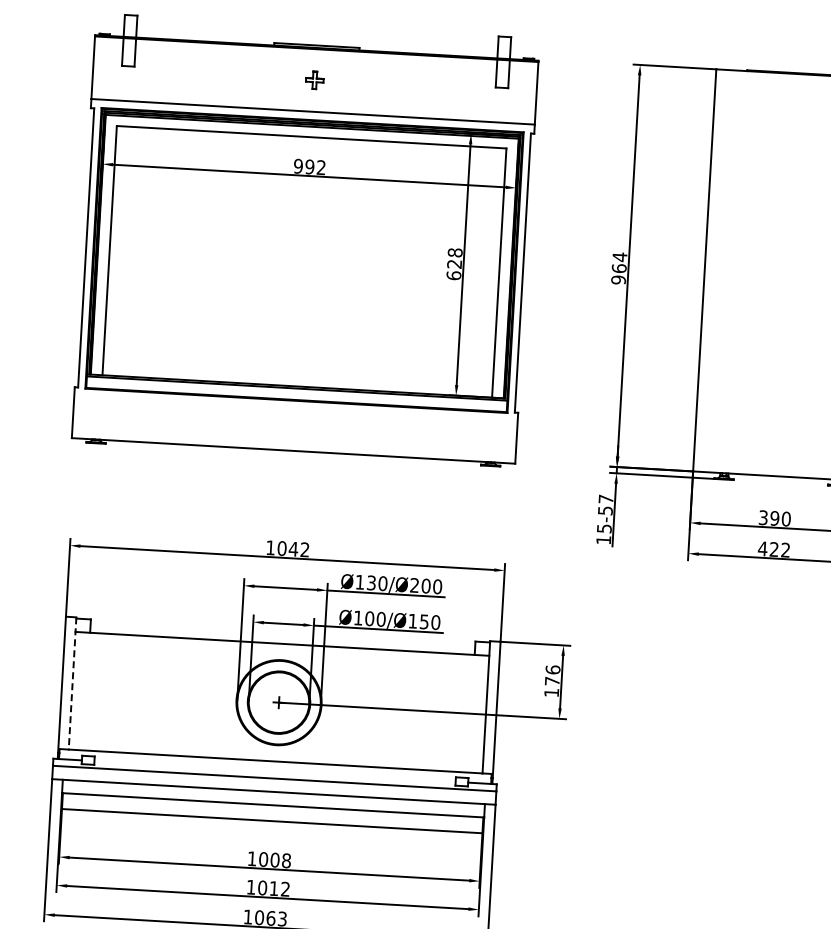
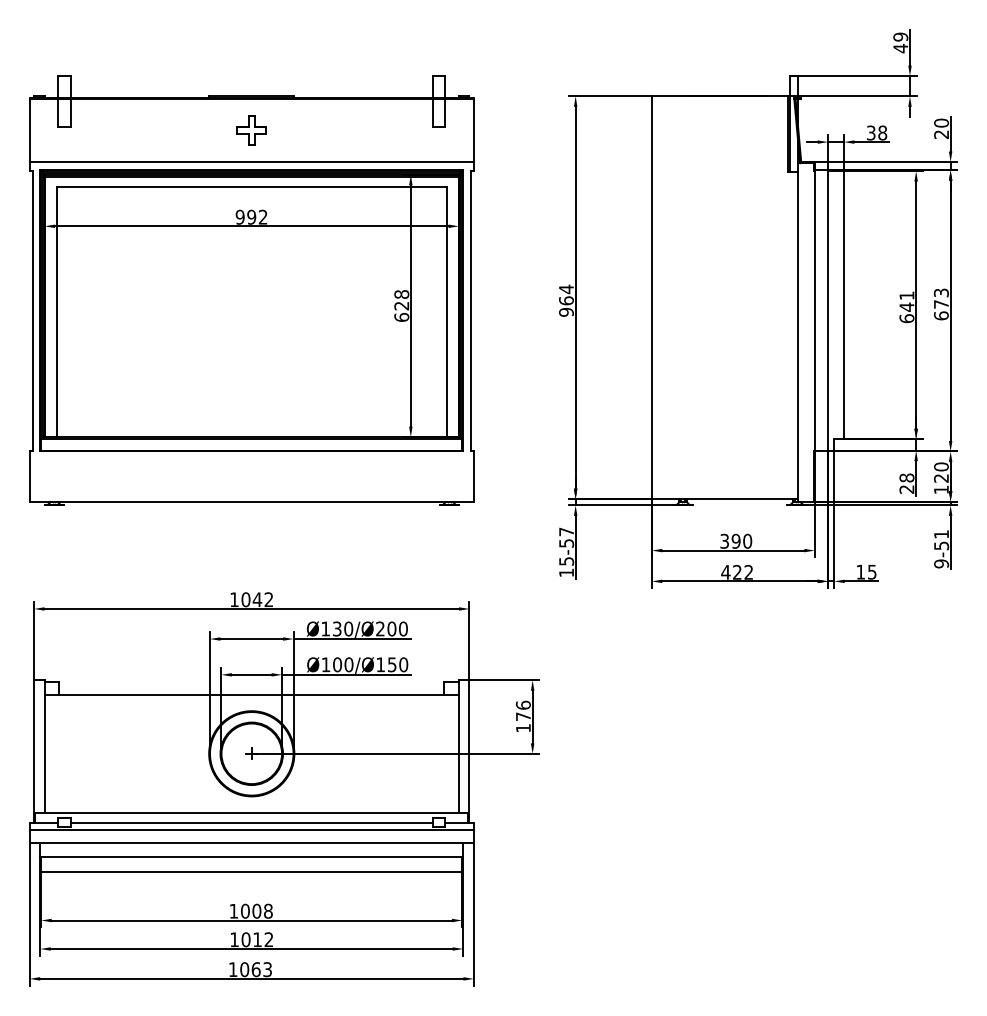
part: (314, 80) -> (251, 130), size x1.67
line: (72, 684) -> (44, 747), dashed -> solid
line: (274, 771) -> (251, 822), added

